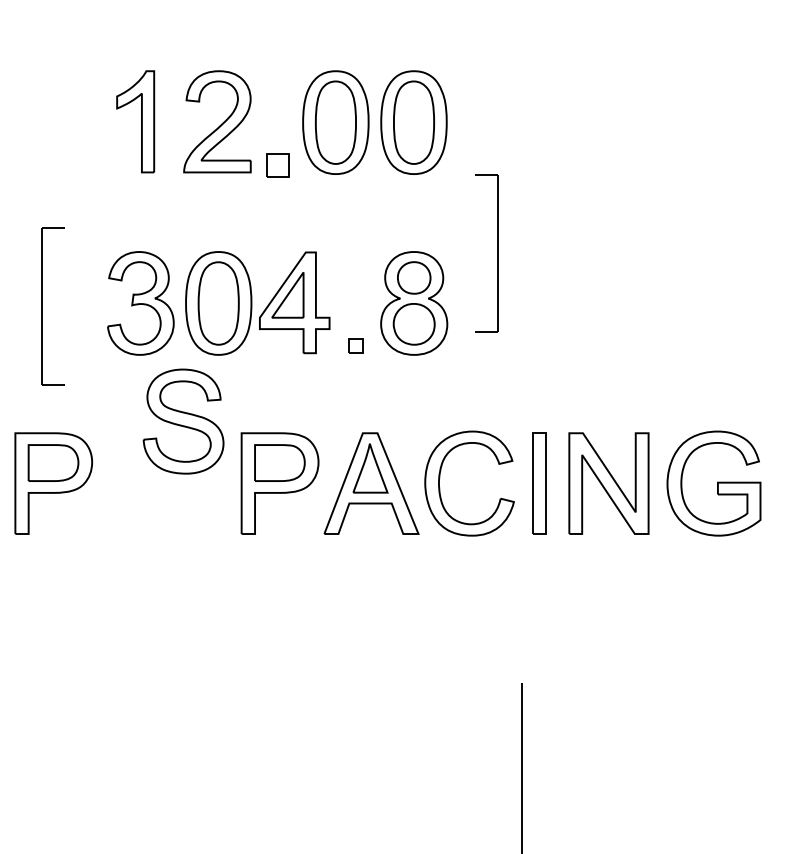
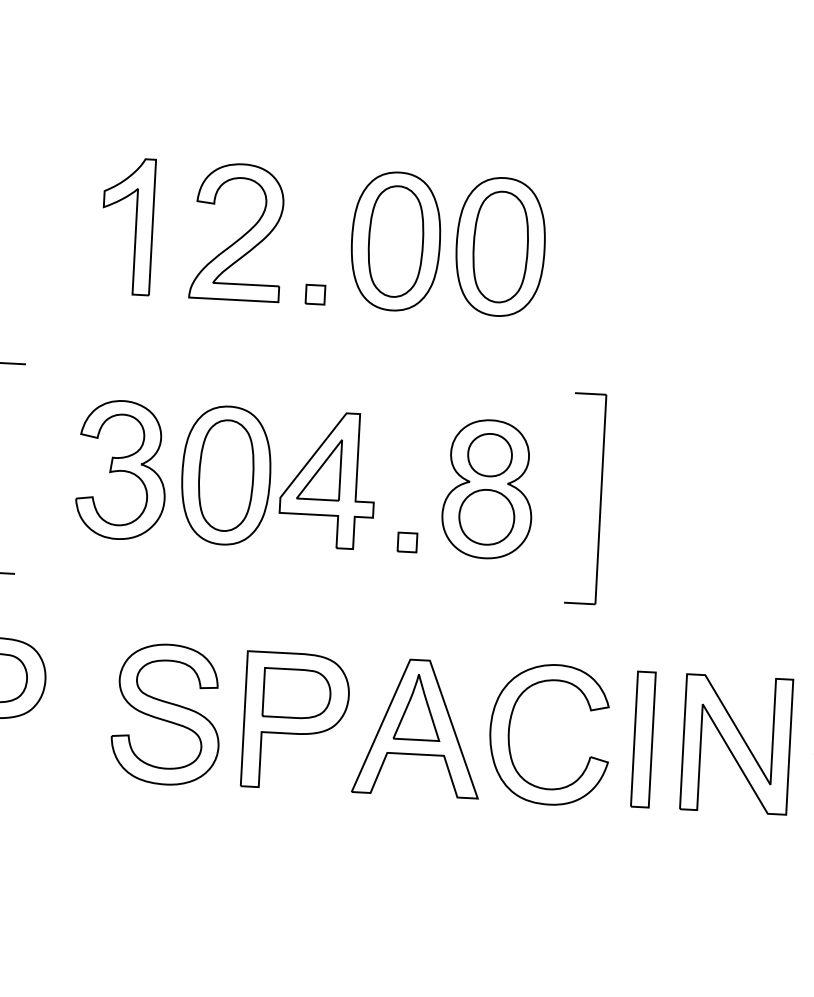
part: (277, 164) -> (314, 293), size x0.62
part: (497, 253) -> (599, 499), moved
part: (183, 421) -> (166, 714), moved

